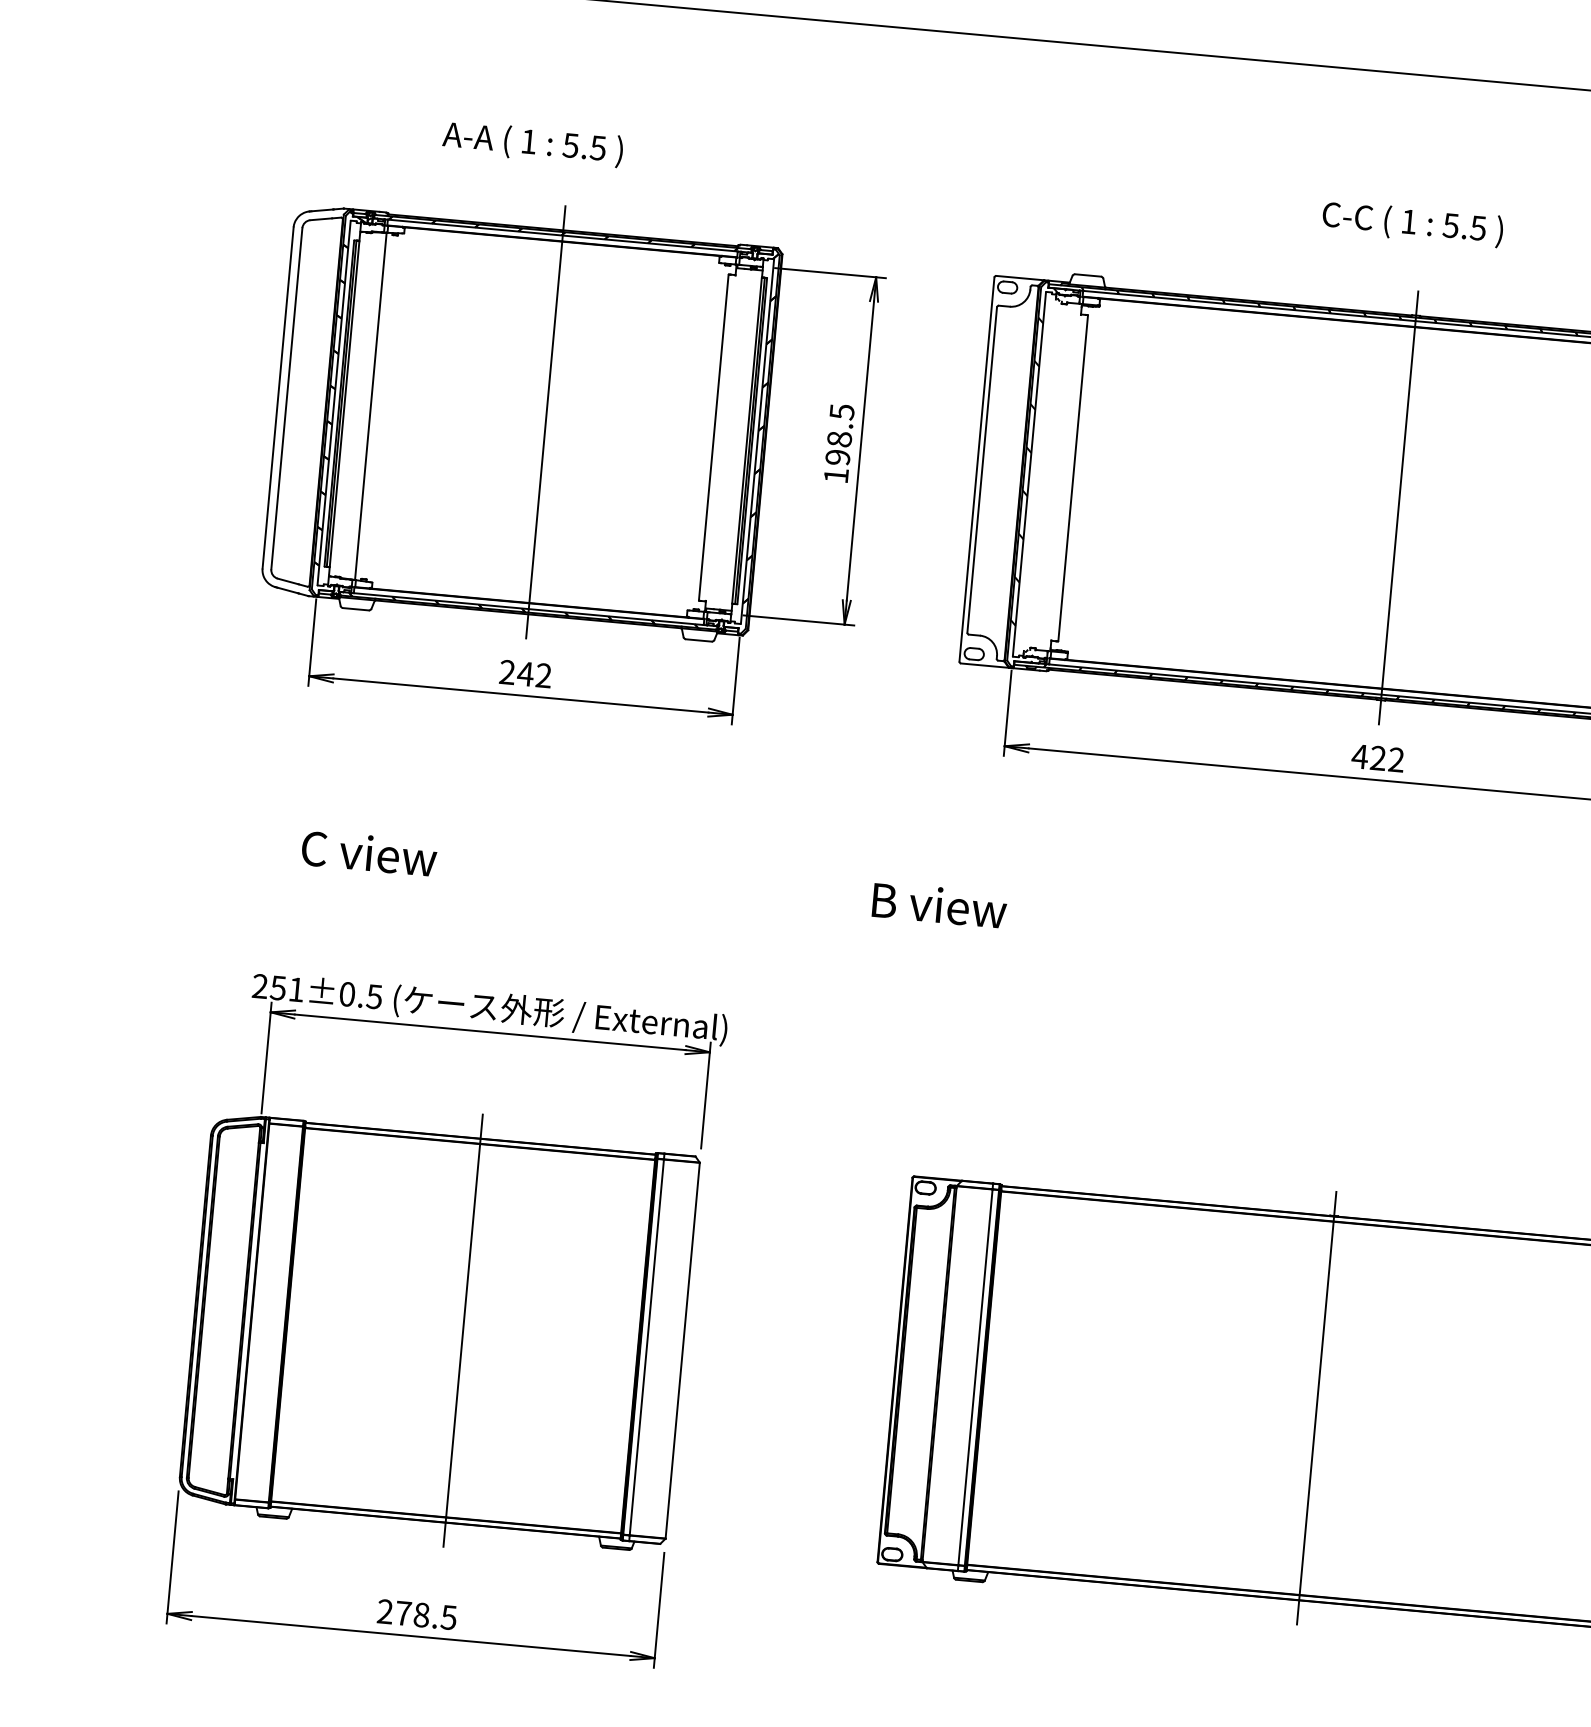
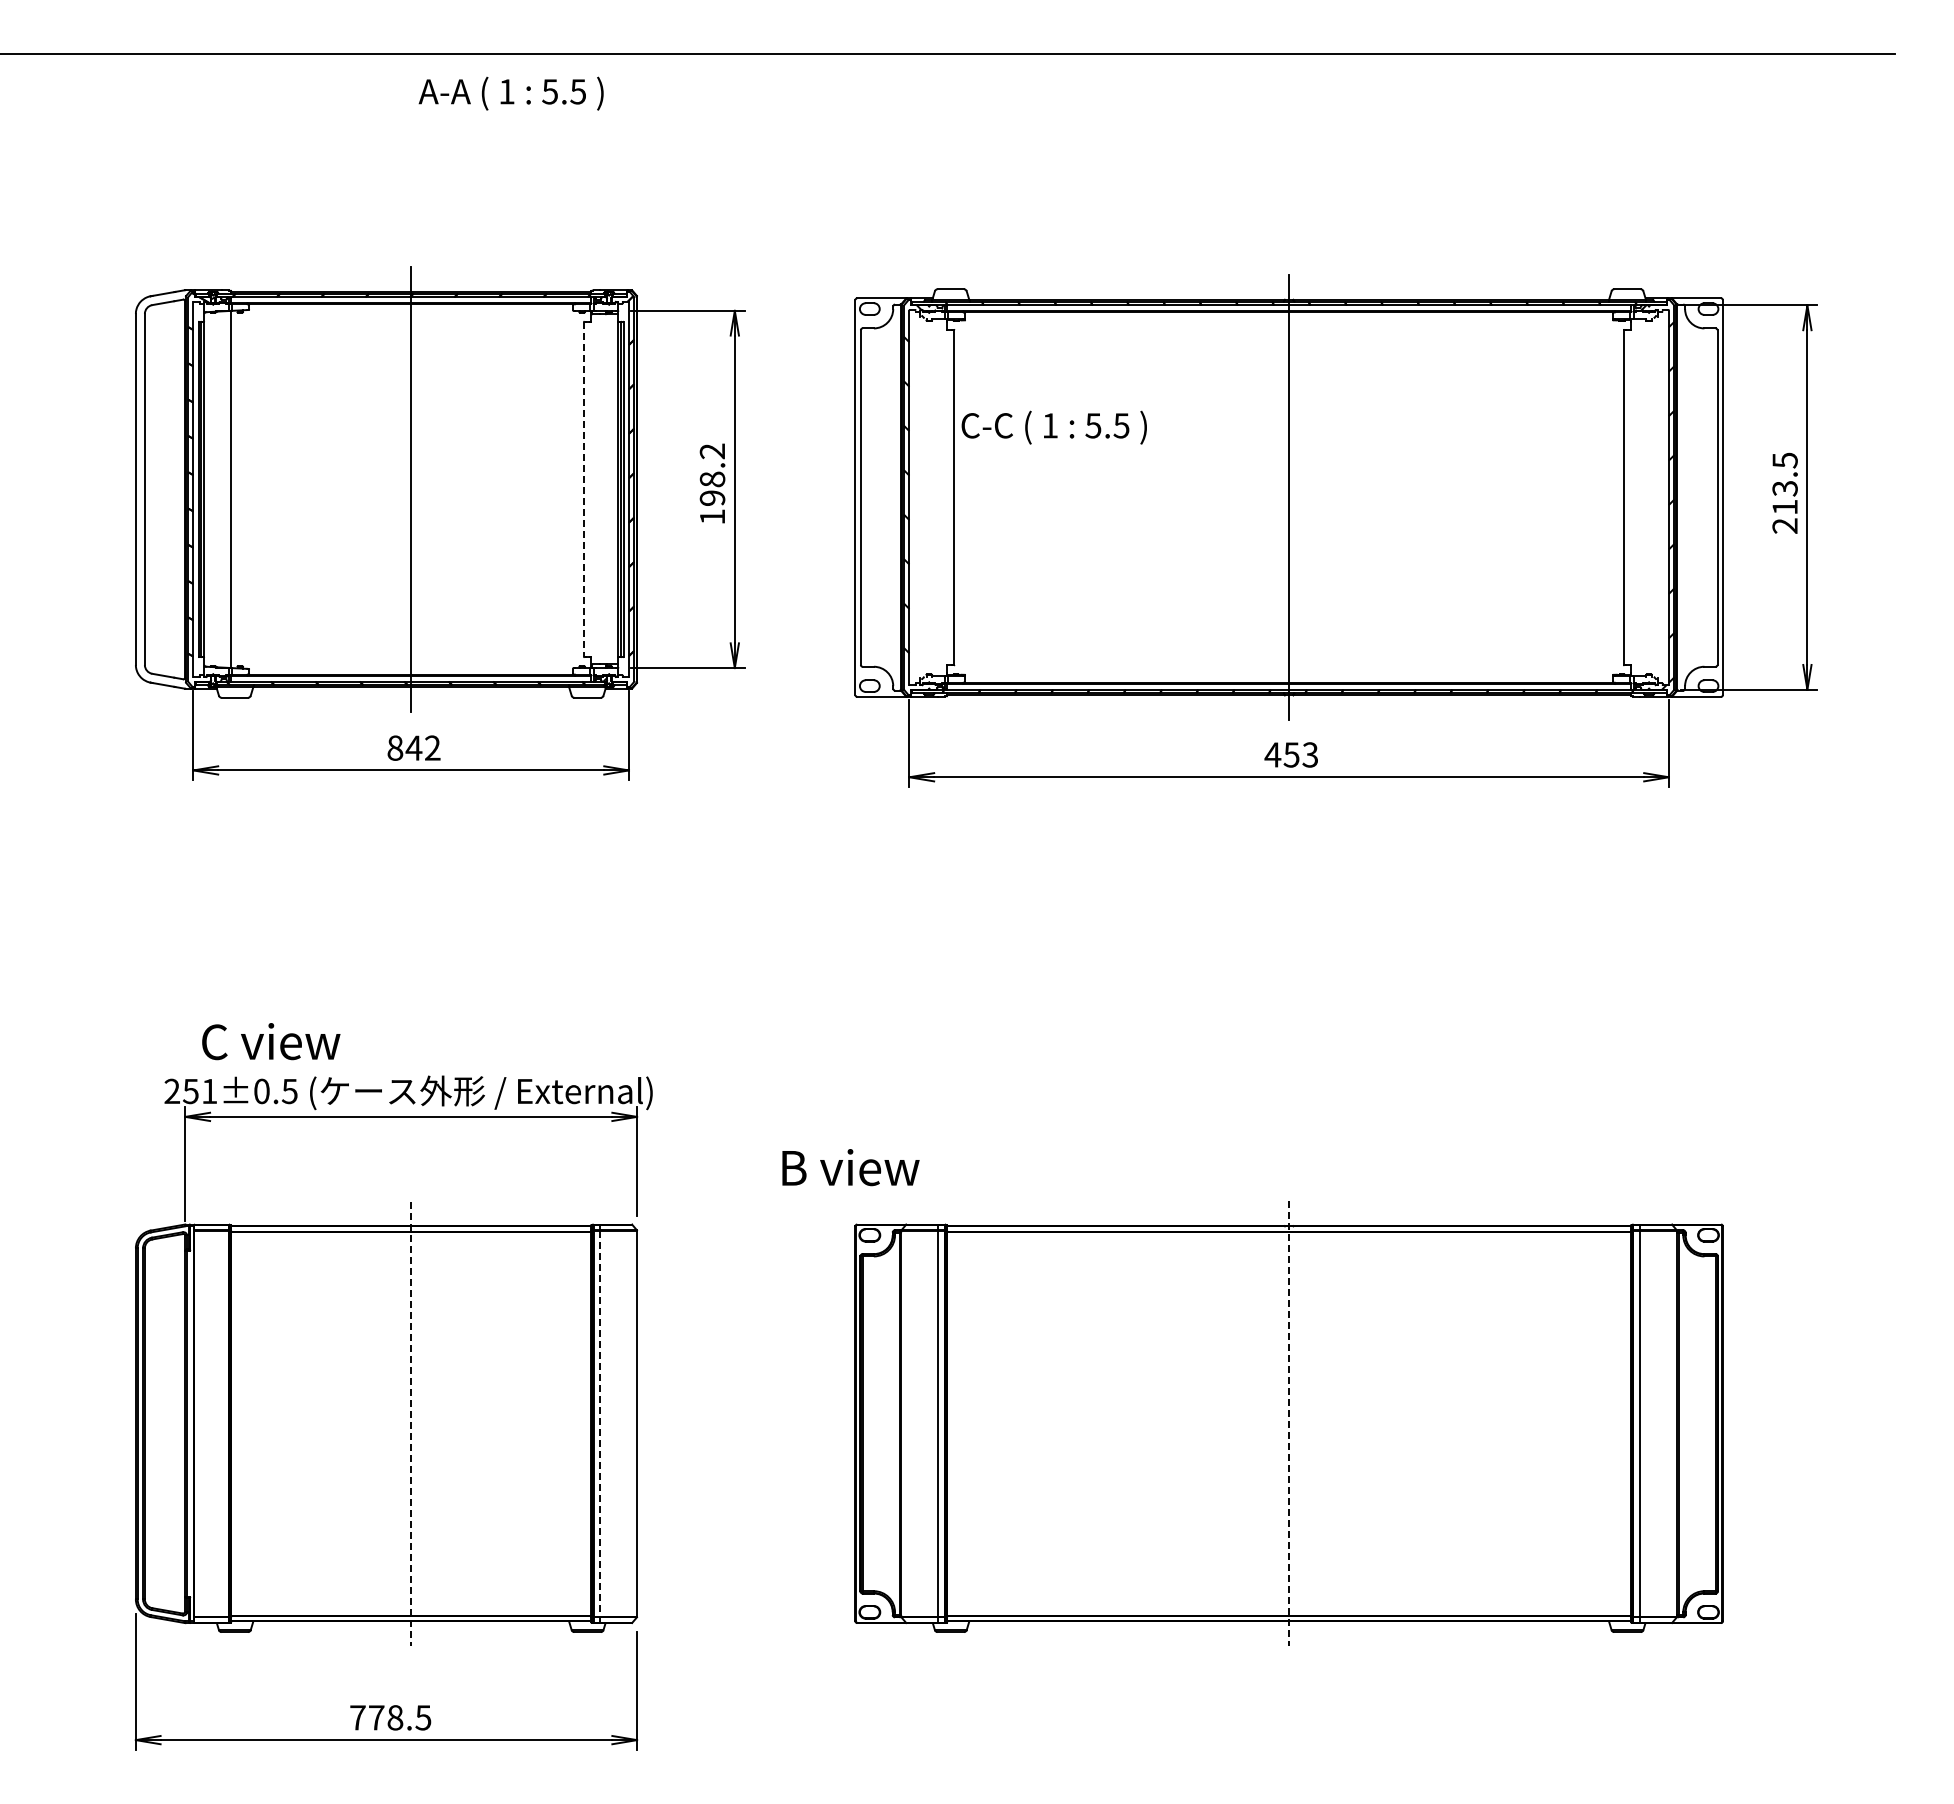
text: (532, 143) -> (510, 93), moved
text: (1412, 223) -> (1053, 427), moved
text: (842, 412) -> (712, 451), 198.5 -> 198.2
line: (714, 437) -> (584, 489), solid -> dashed
text: (507, 671) -> (395, 747), 242 -> 842
text: (1386, 758) -> (1300, 754), 422 -> 453
text: (369, 853) -> (271, 1041), moved
text: (939, 905) -> (850, 1167), moved
line: (463, 1331) -> (411, 1424), solid -> dashed
line: (647, 1348) -> (600, 1424), solid -> dashed
line: (1316, 1409) -> (1289, 1424), solid -> dashed
text: (384, 1611) -> (357, 1717), 278.5 -> 778.5

